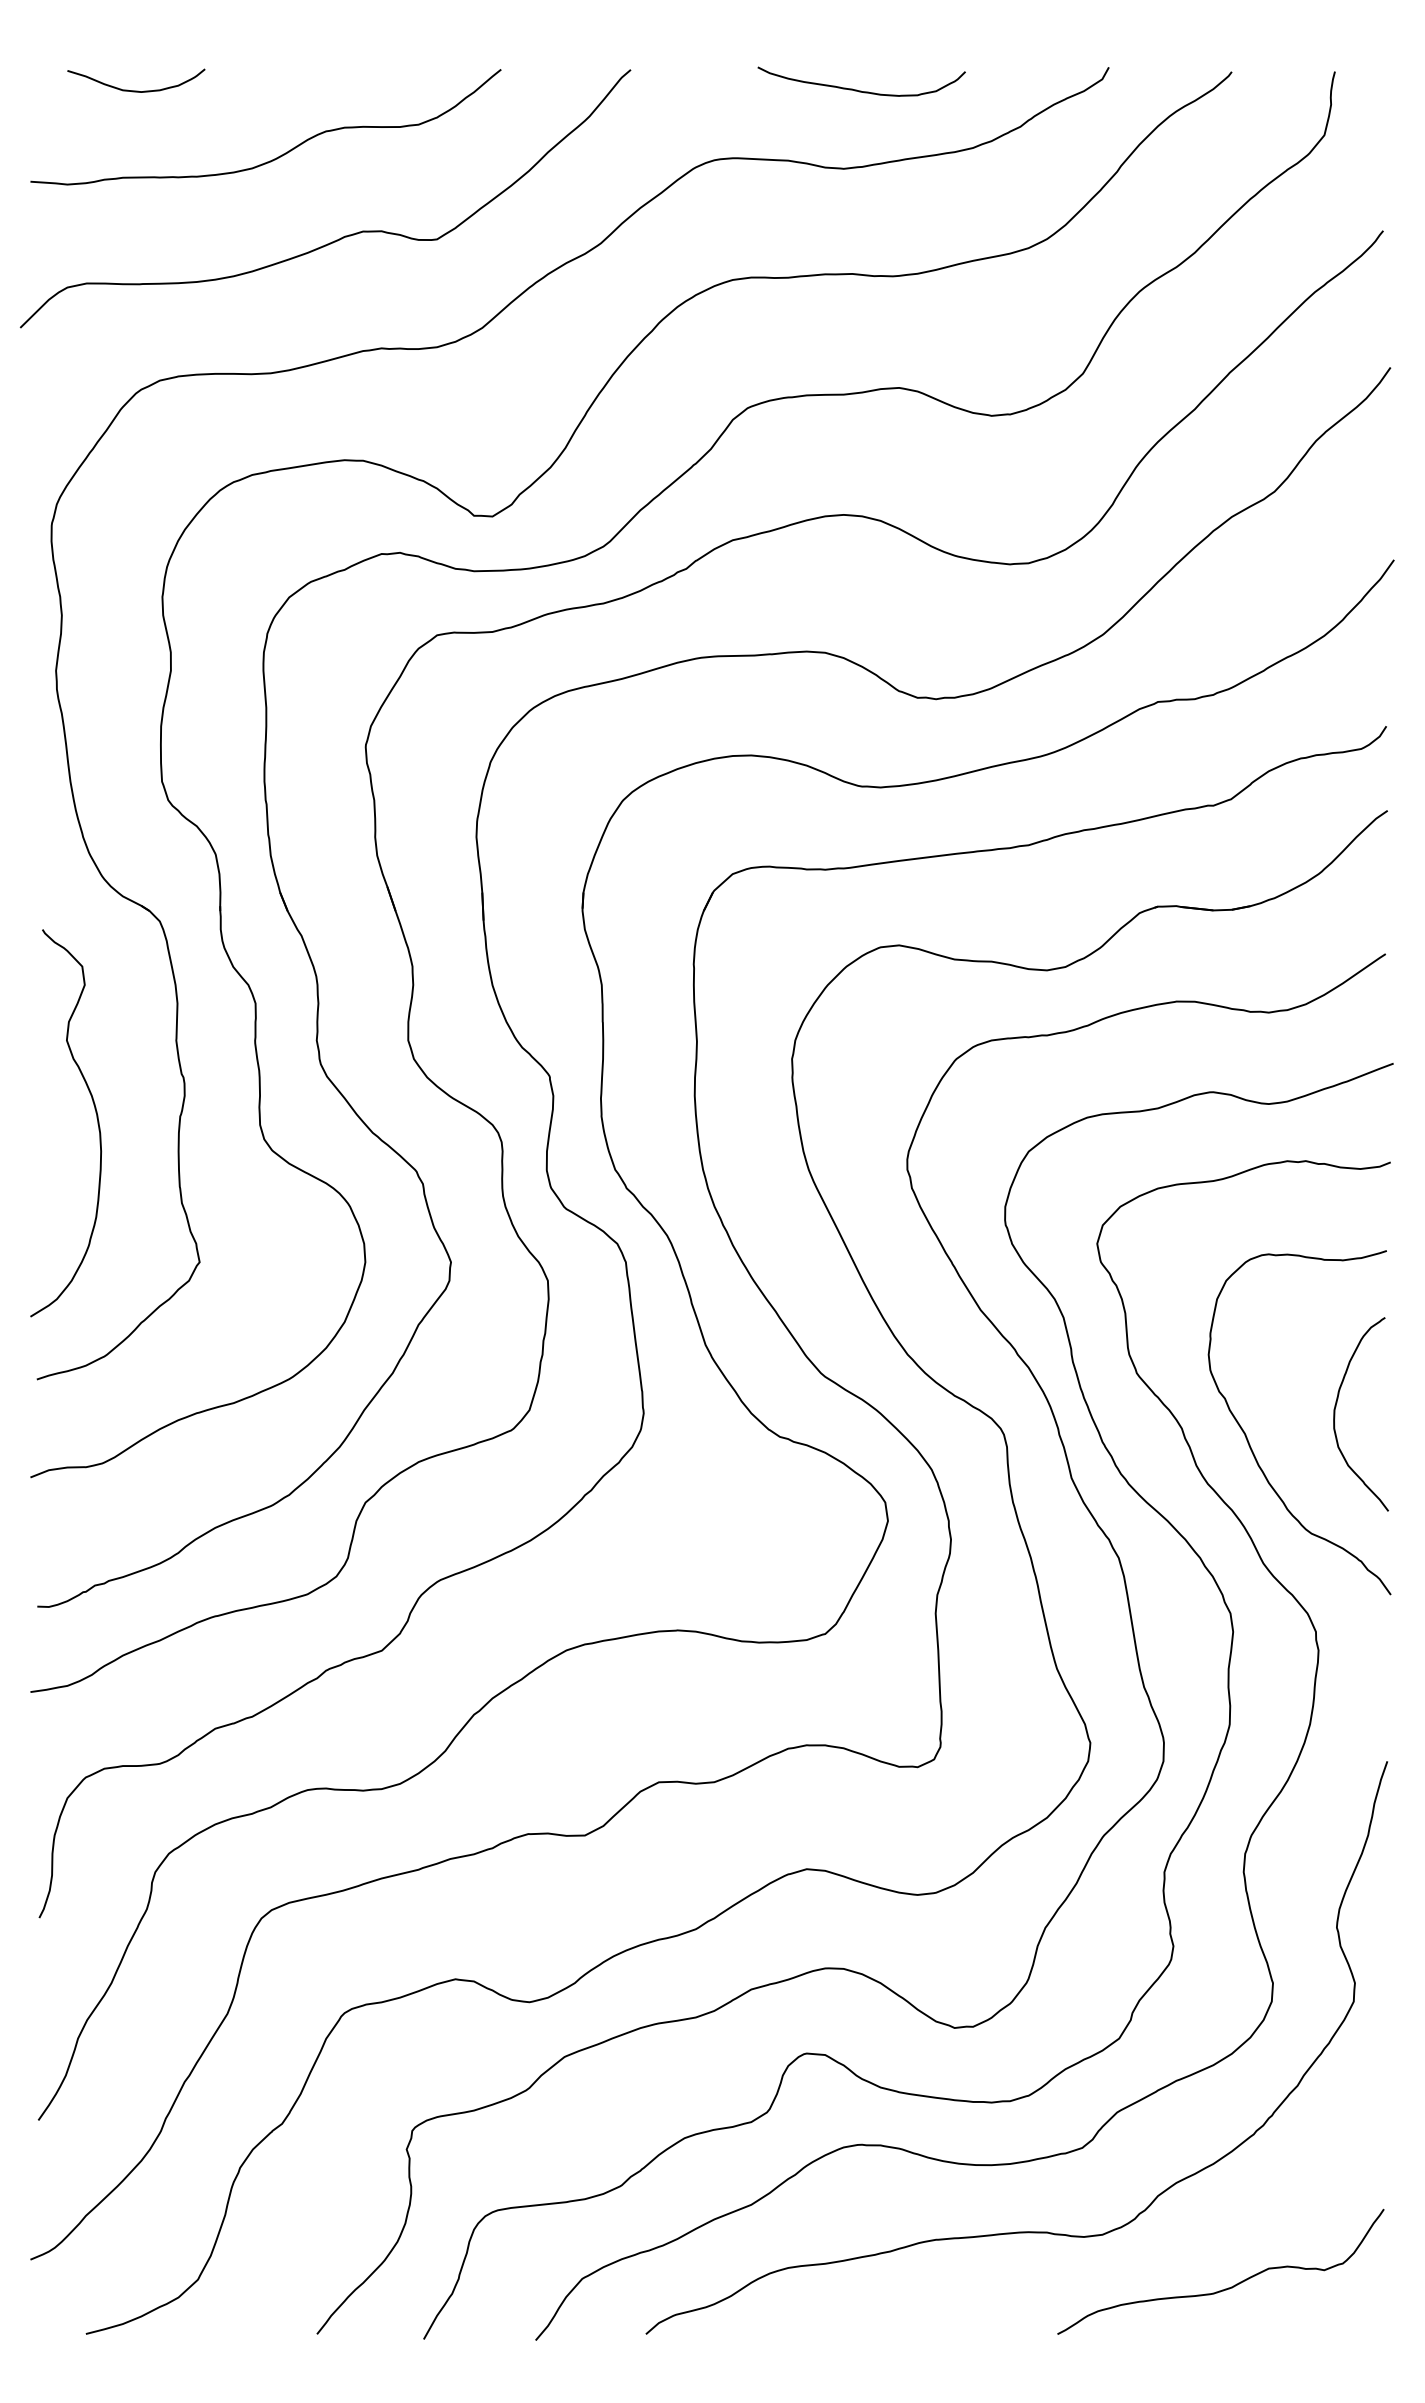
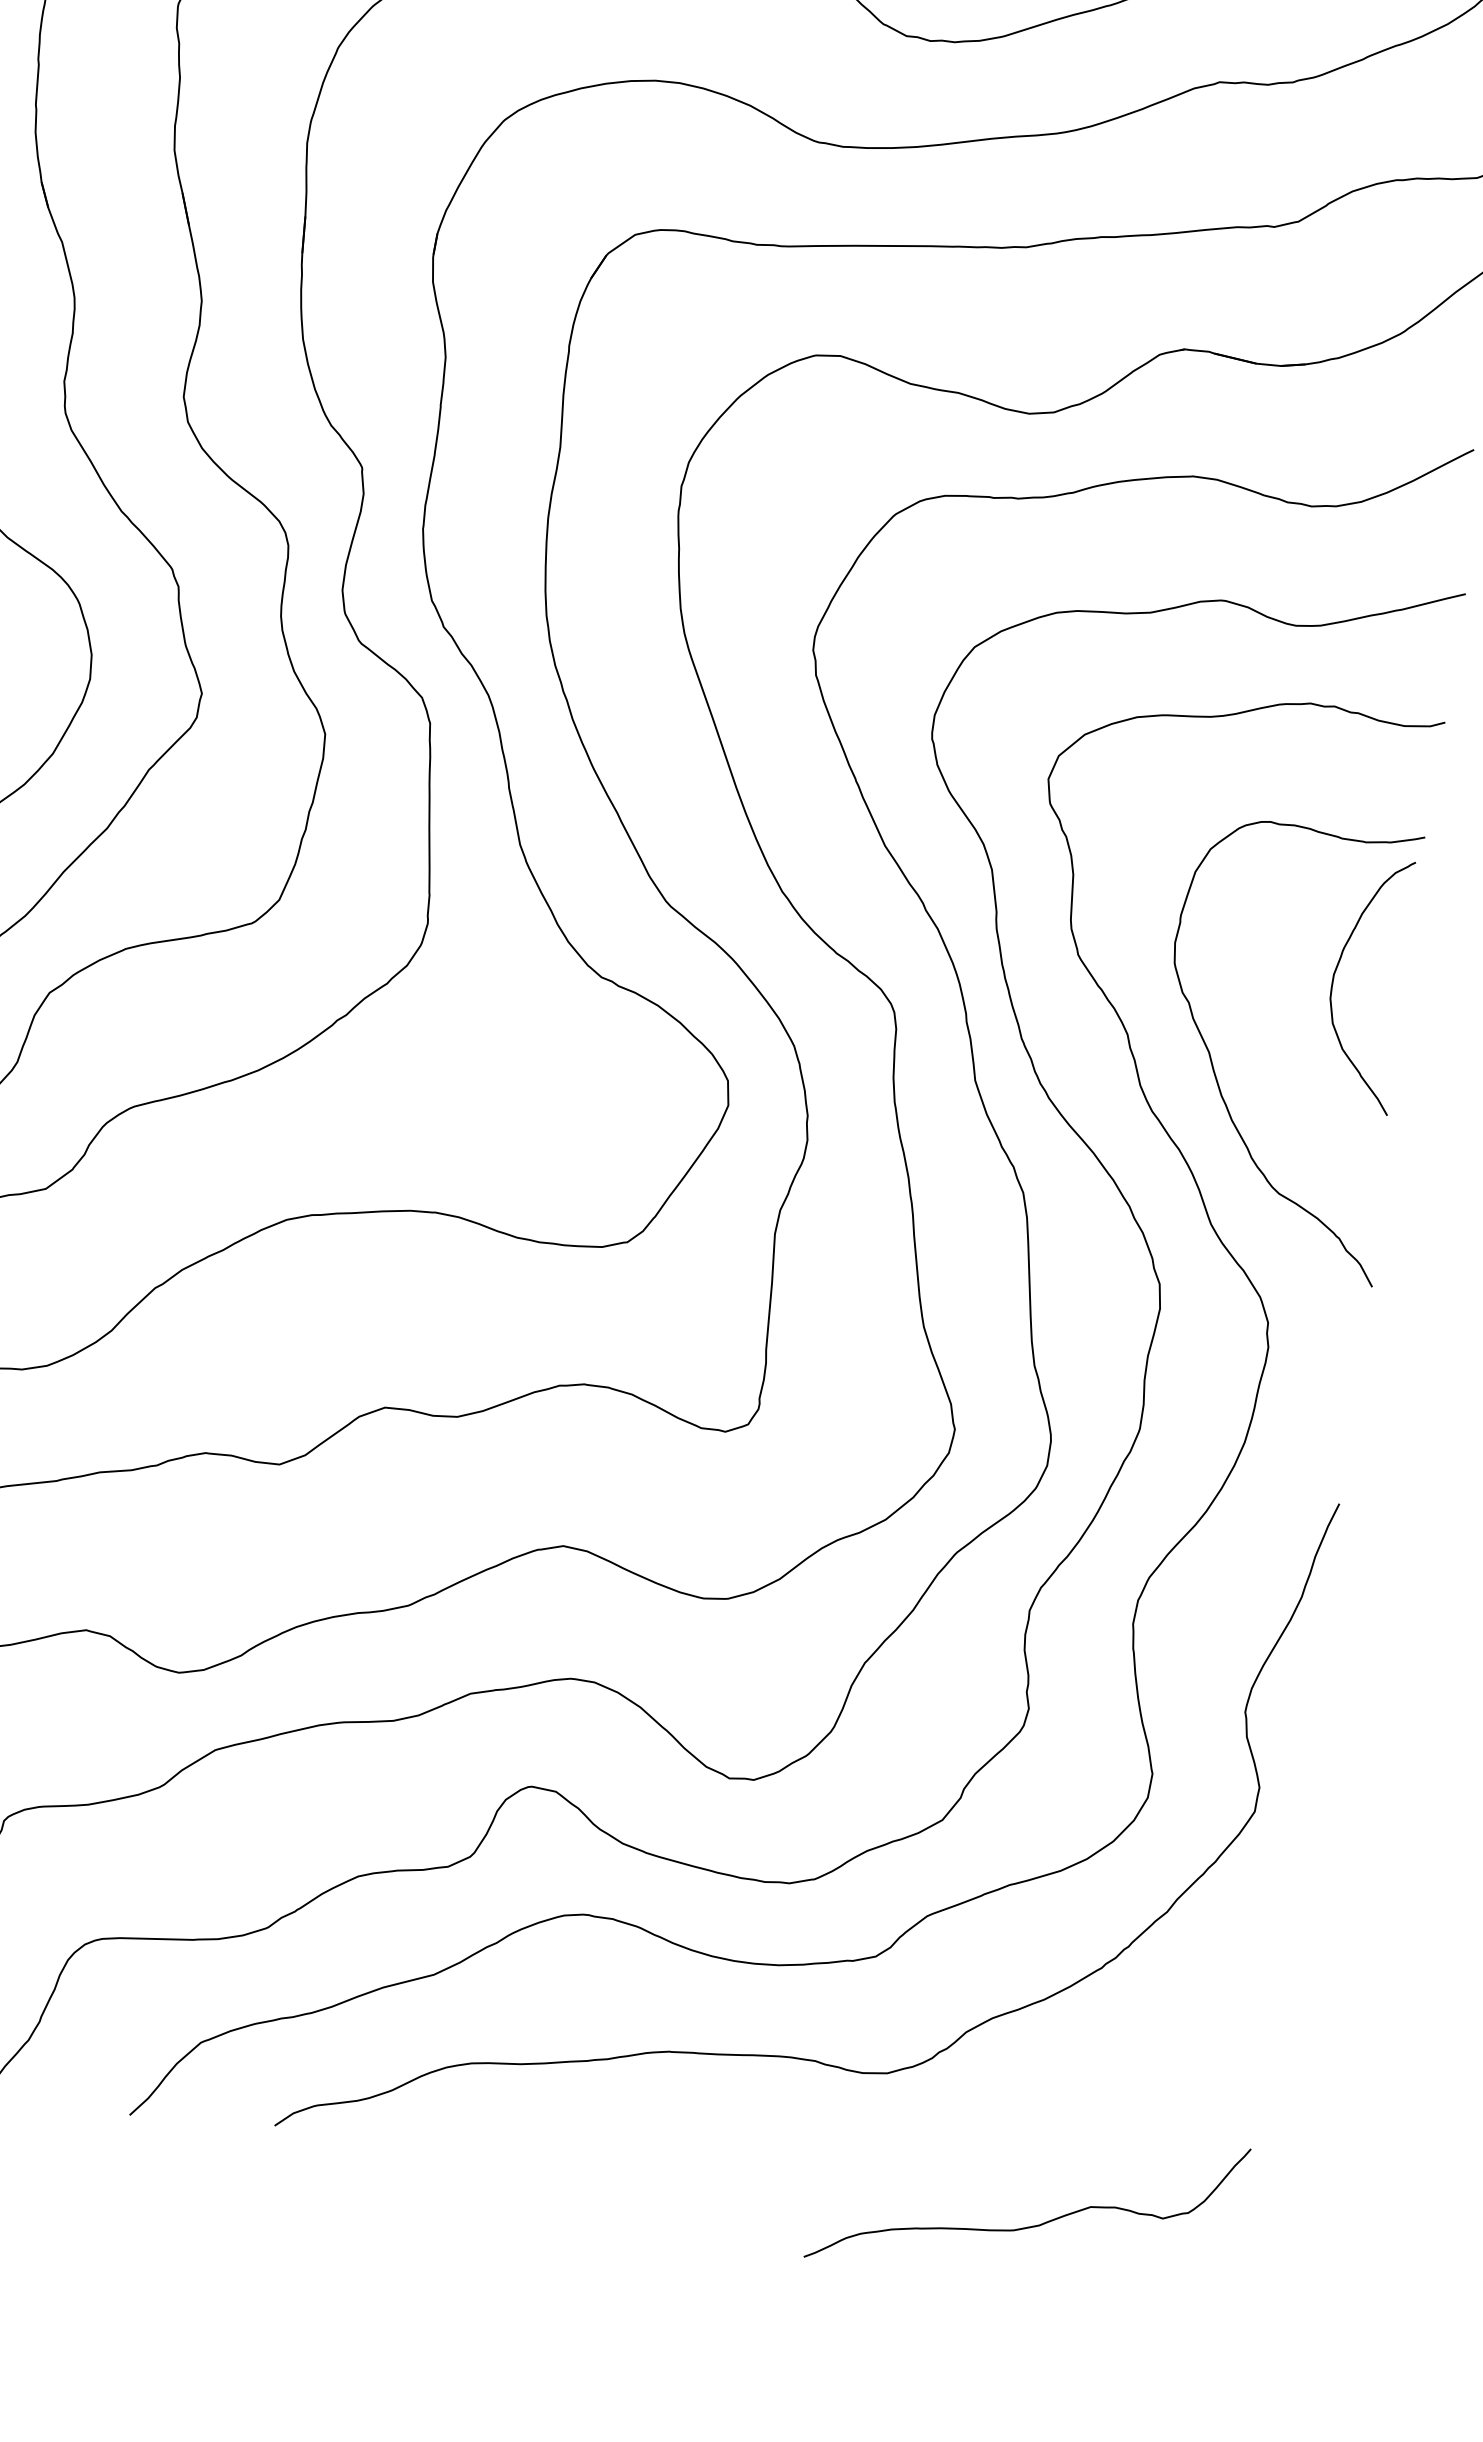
curve: (1336, 1407) -> (1337, 971), moved
curve: (1225, 2288) -> (1030, 2225), moved

